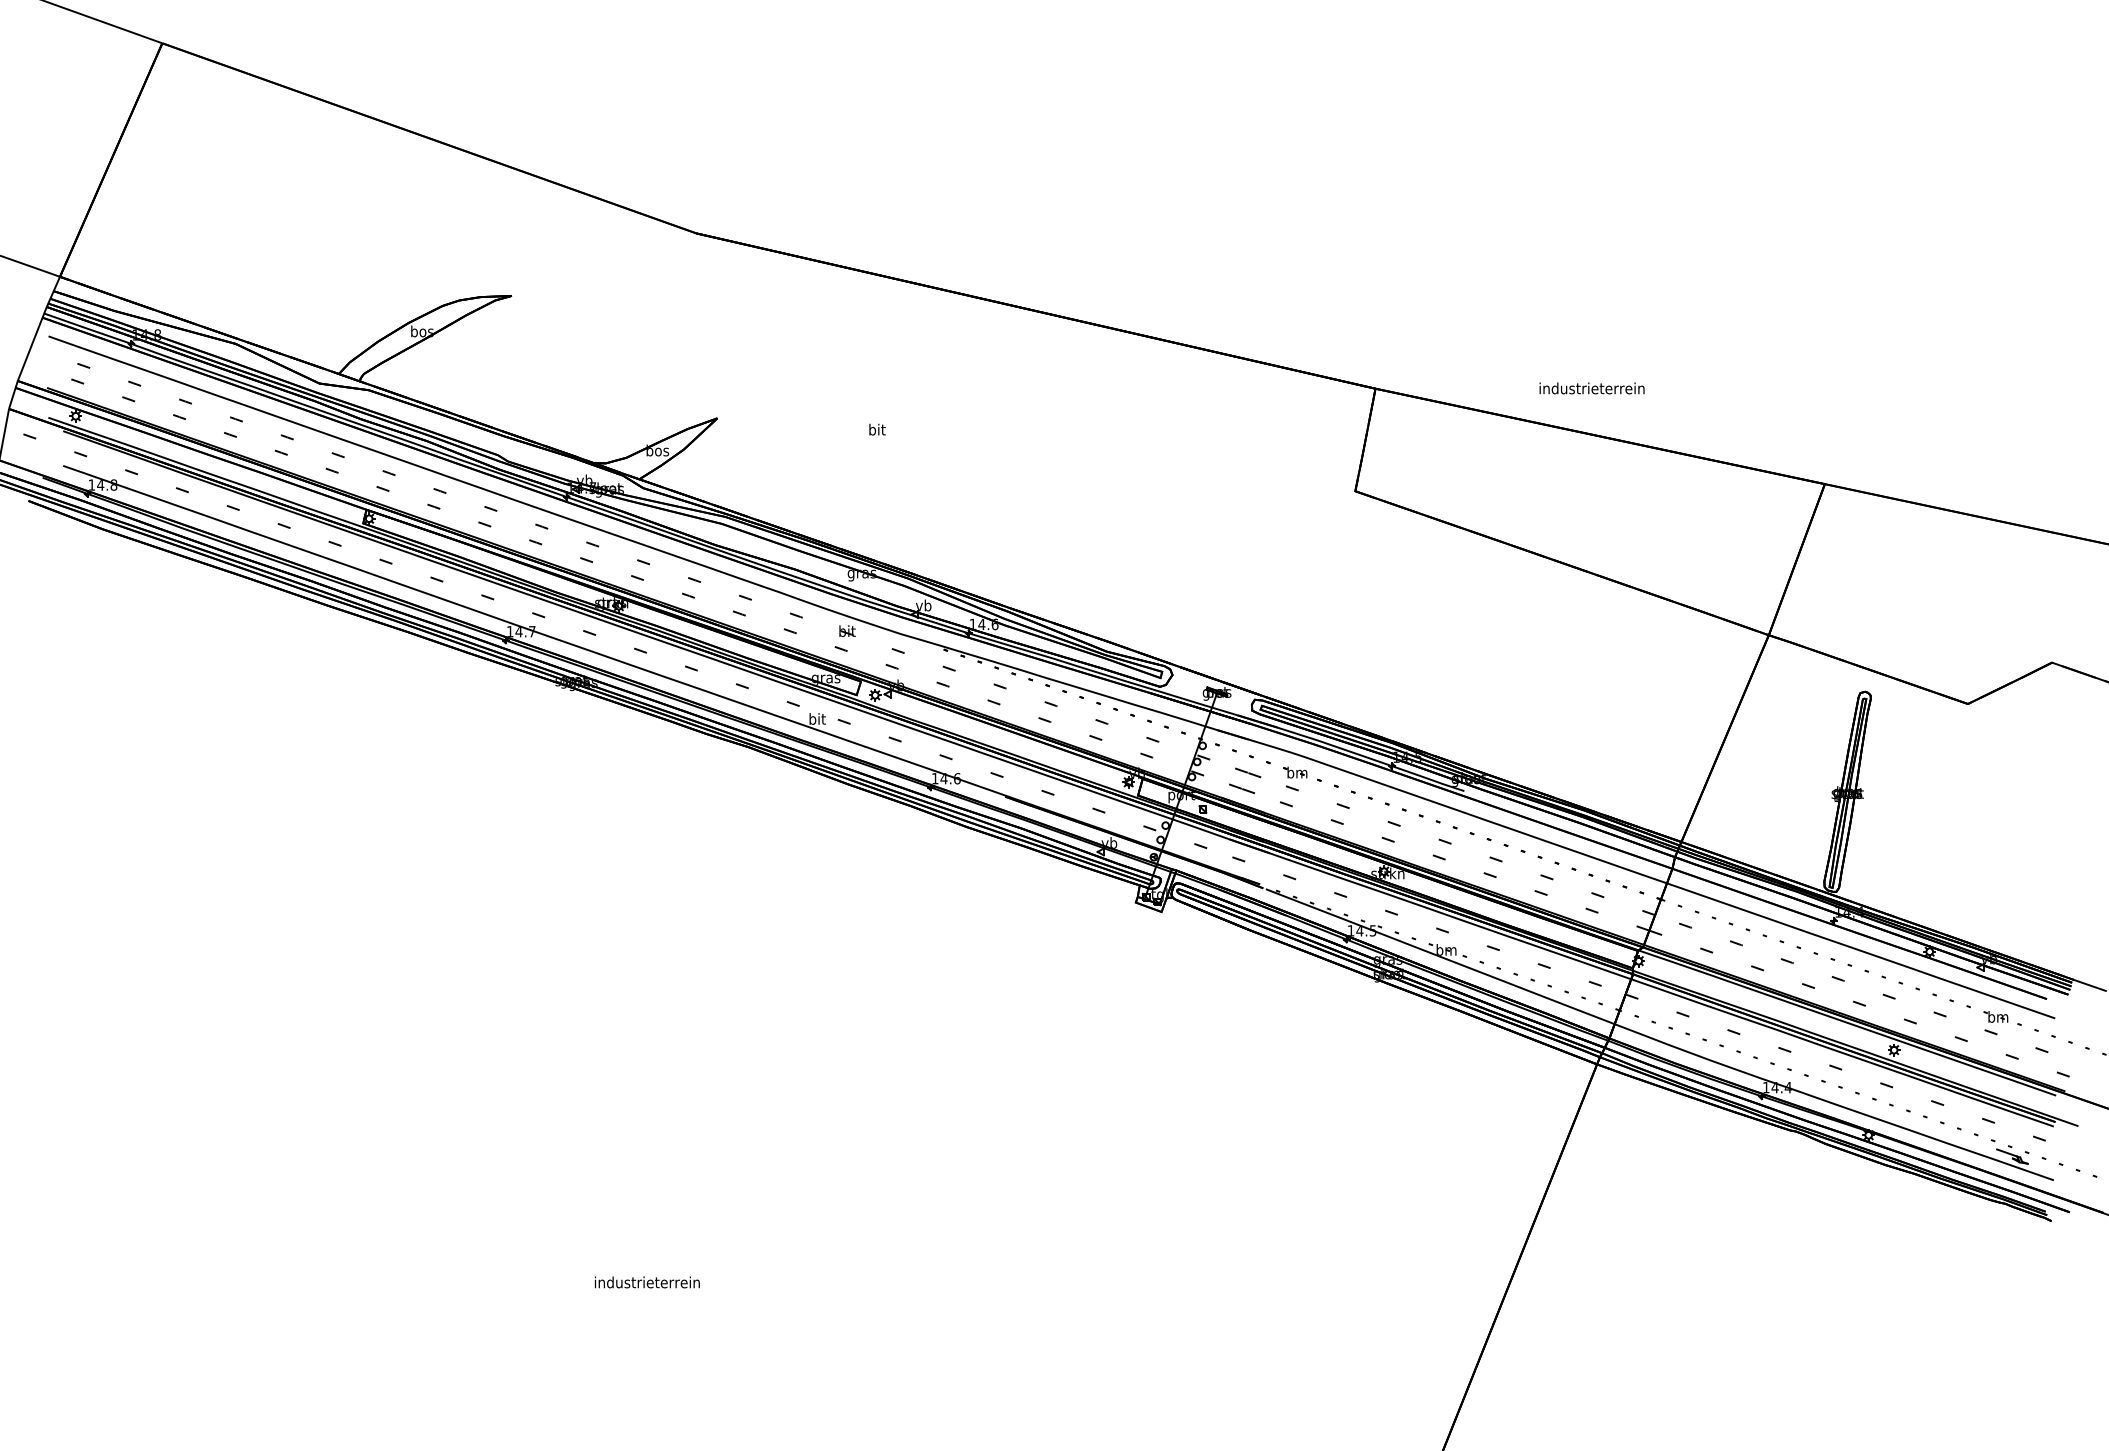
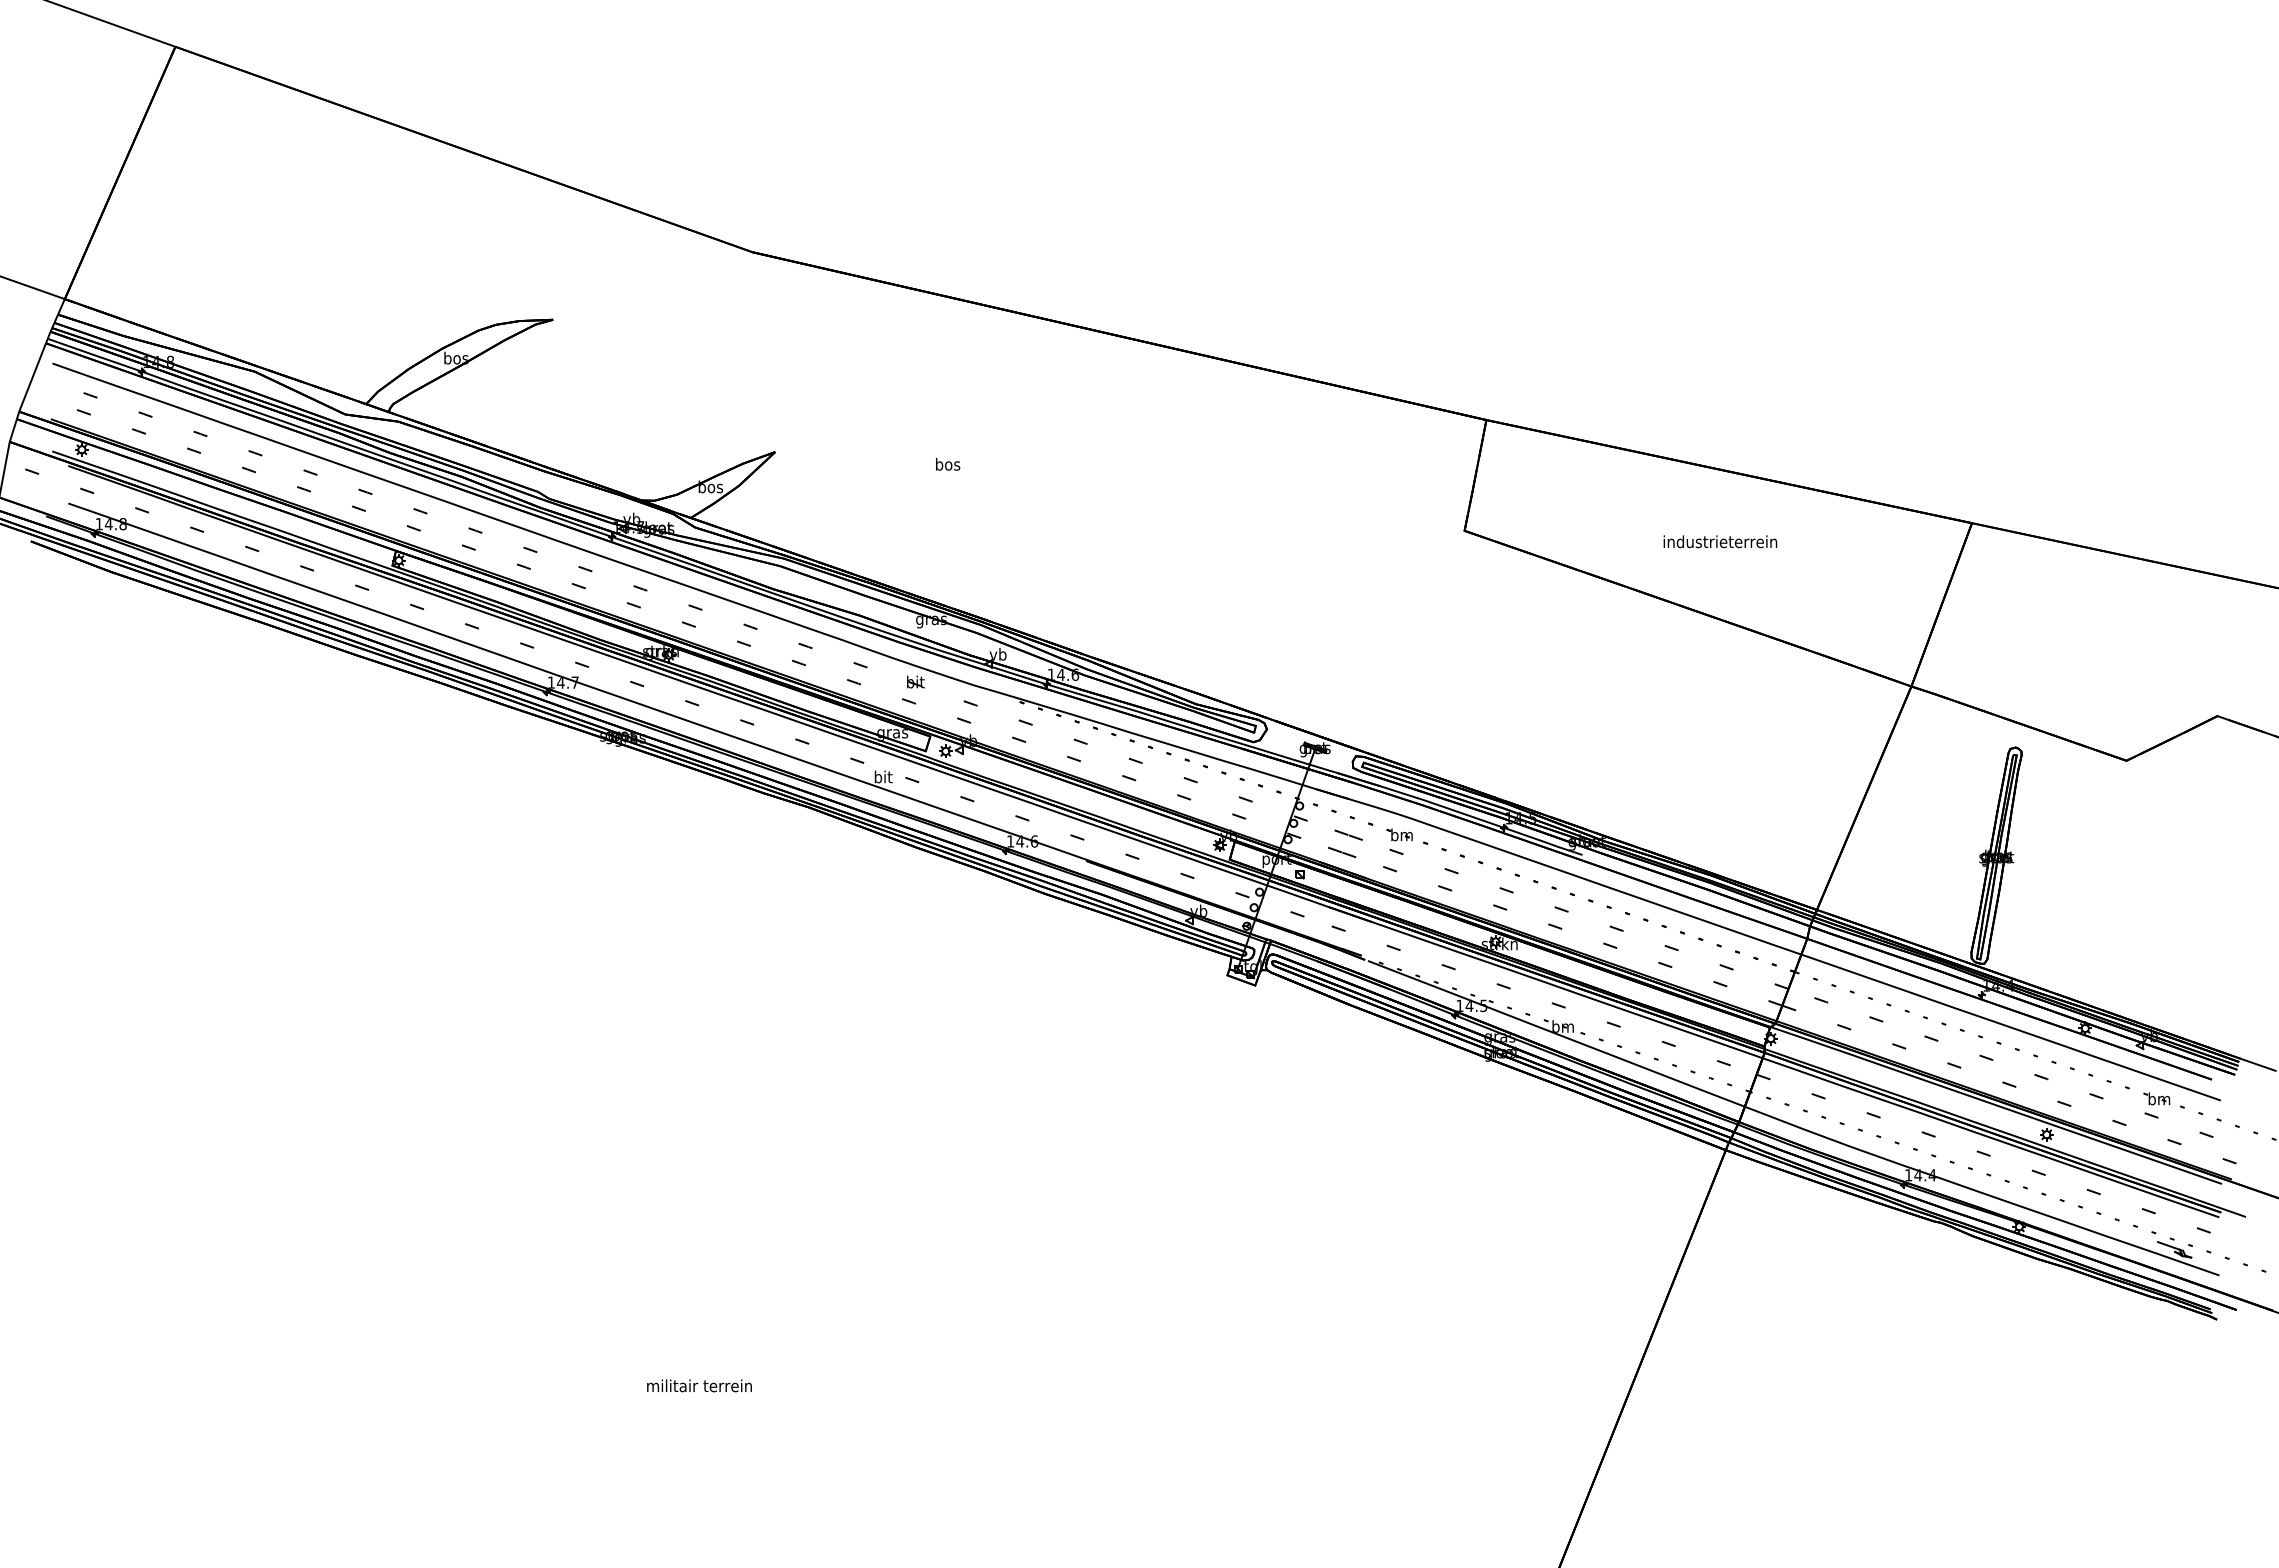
text: (1592, 388) -> (1720, 541), moved
text: (877, 429) -> (948, 464), bit -> bos
text: (647, 1282) -> (699, 1385), industrieterrein -> militair terrein

